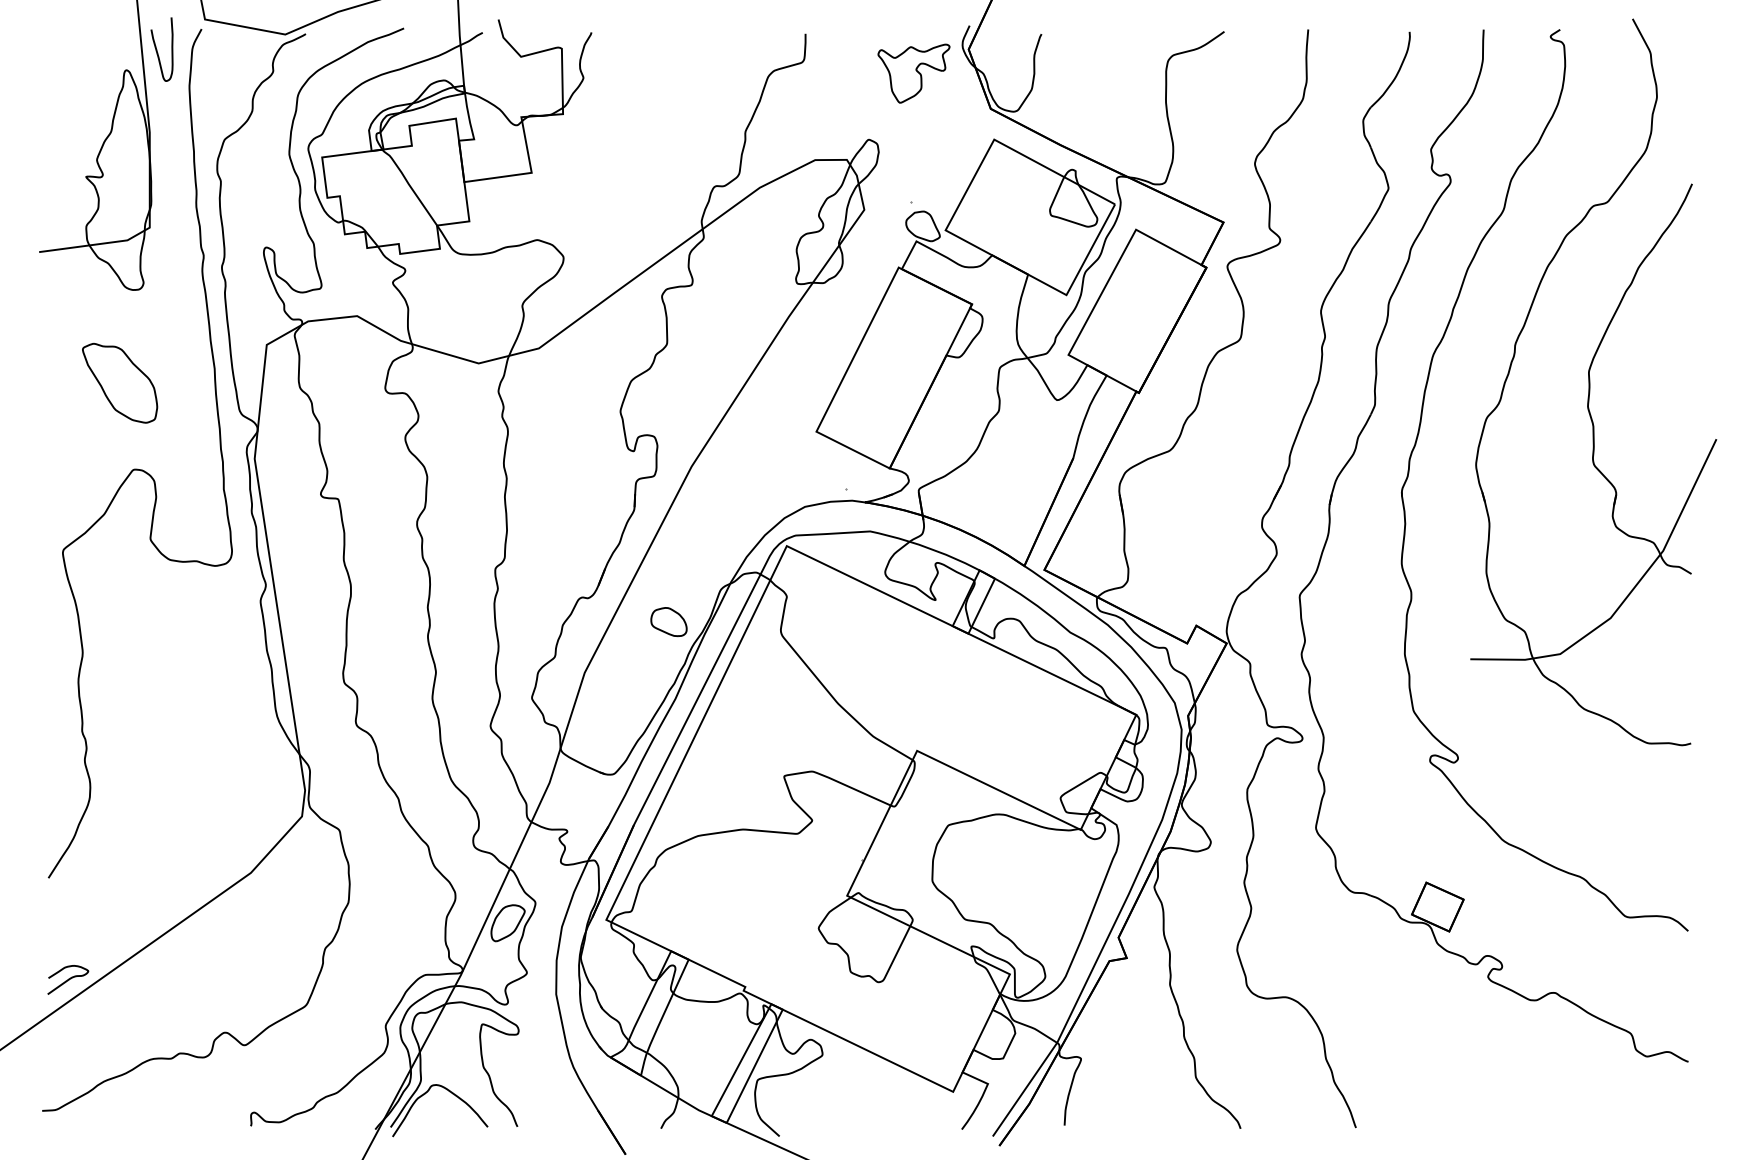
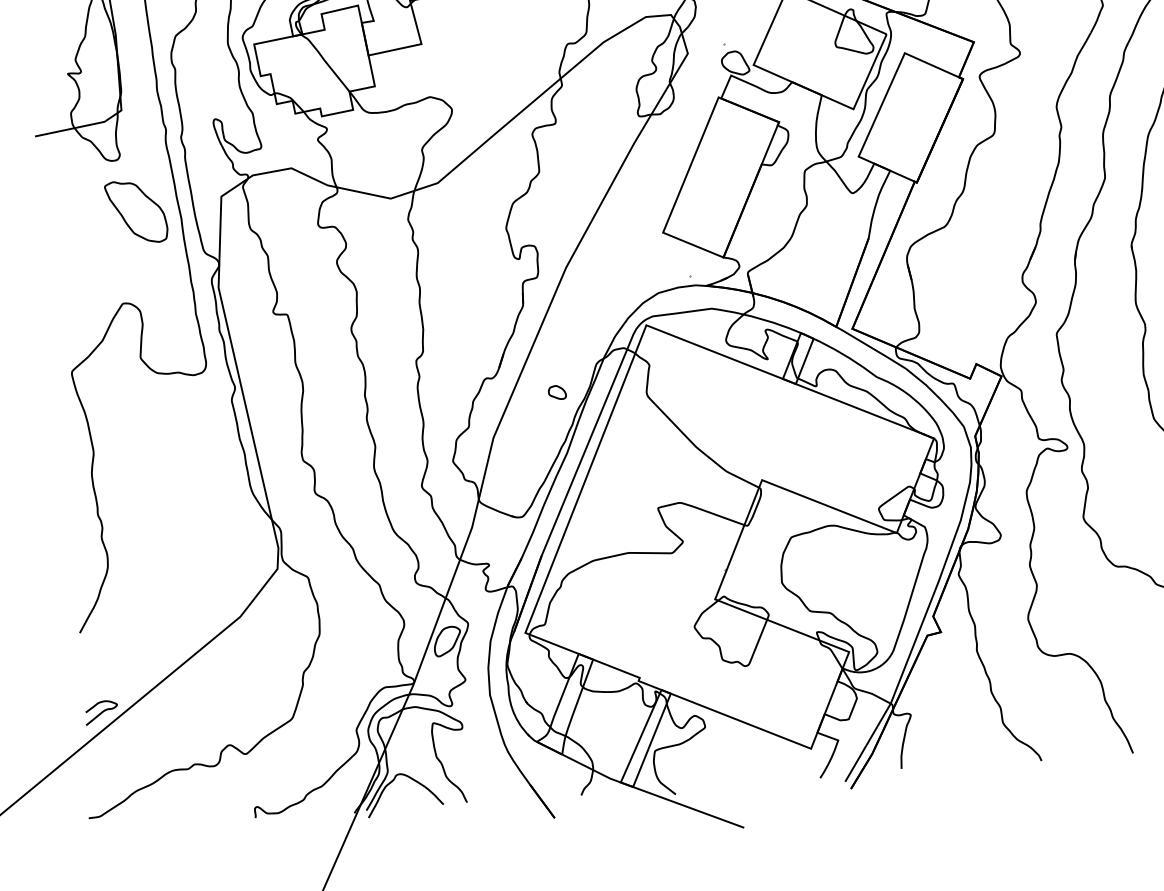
part: (120, 382) -> (136, 211), moved
part: (668, 621) -> (556, 392), size x0.6

